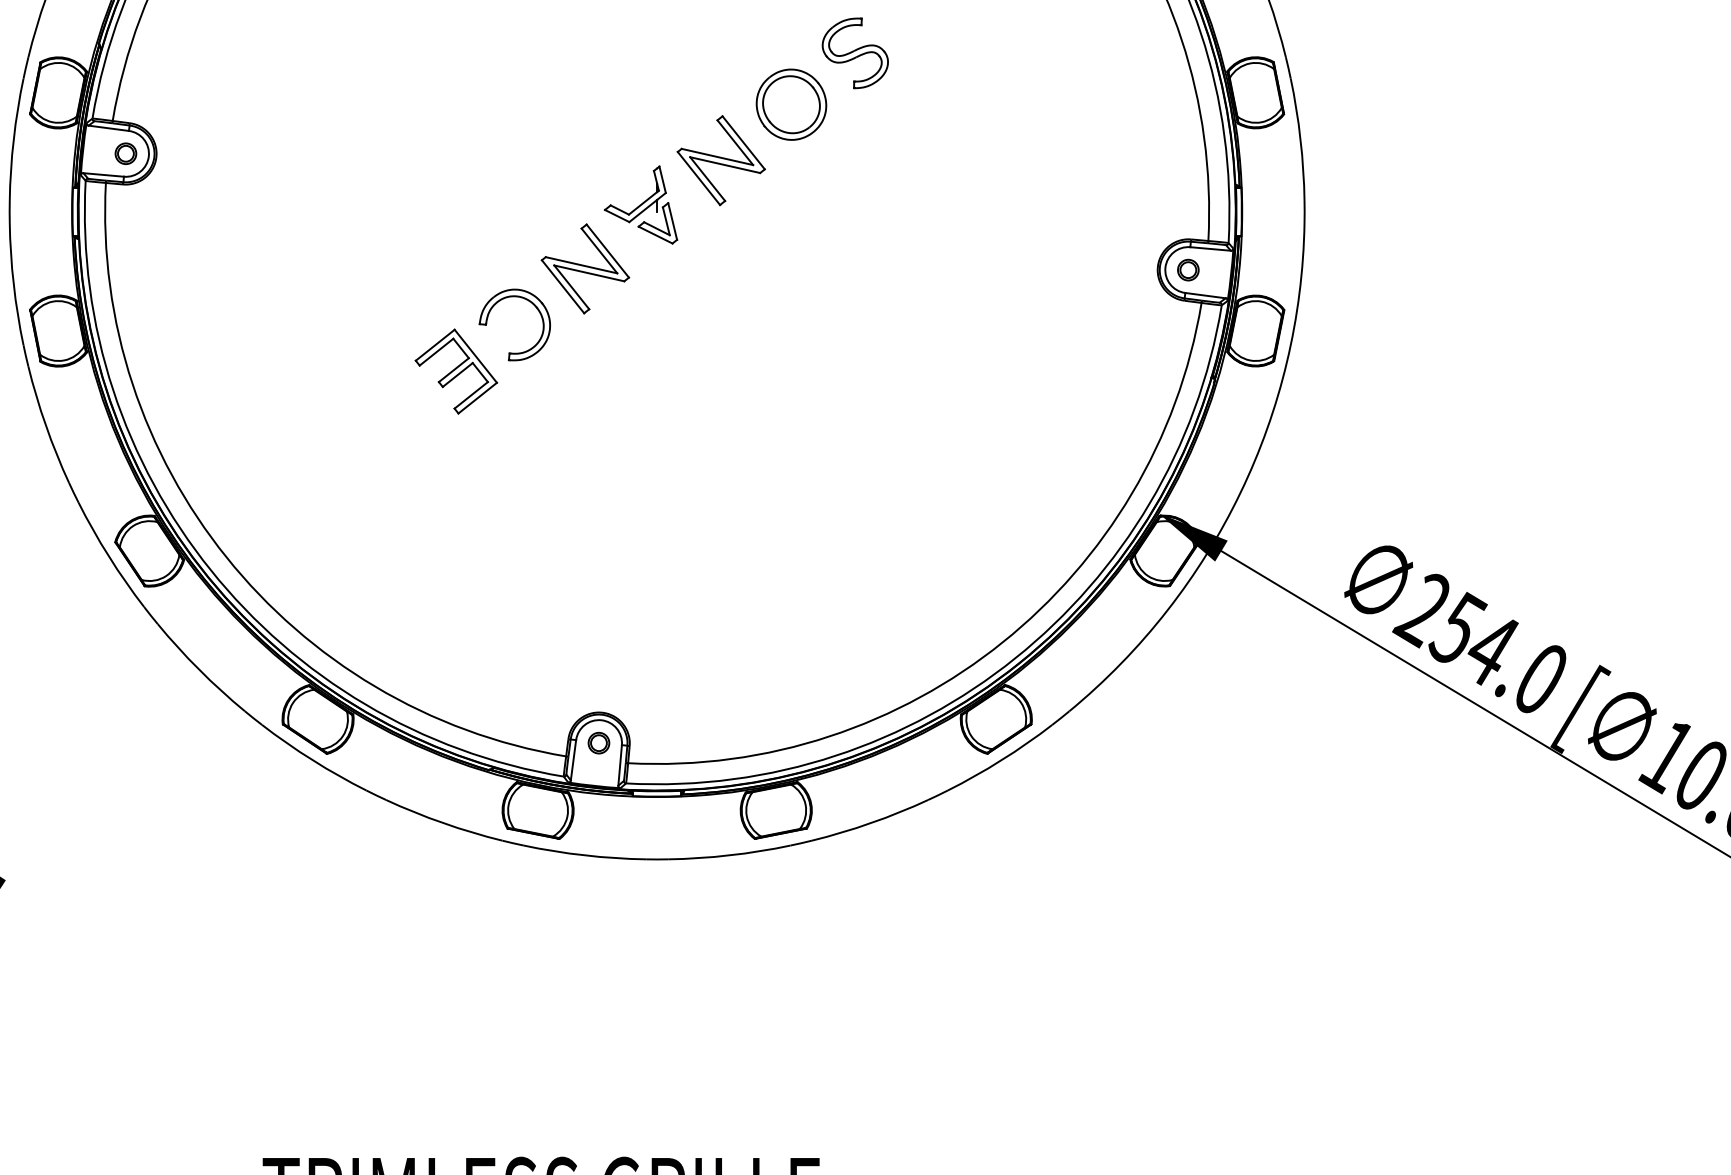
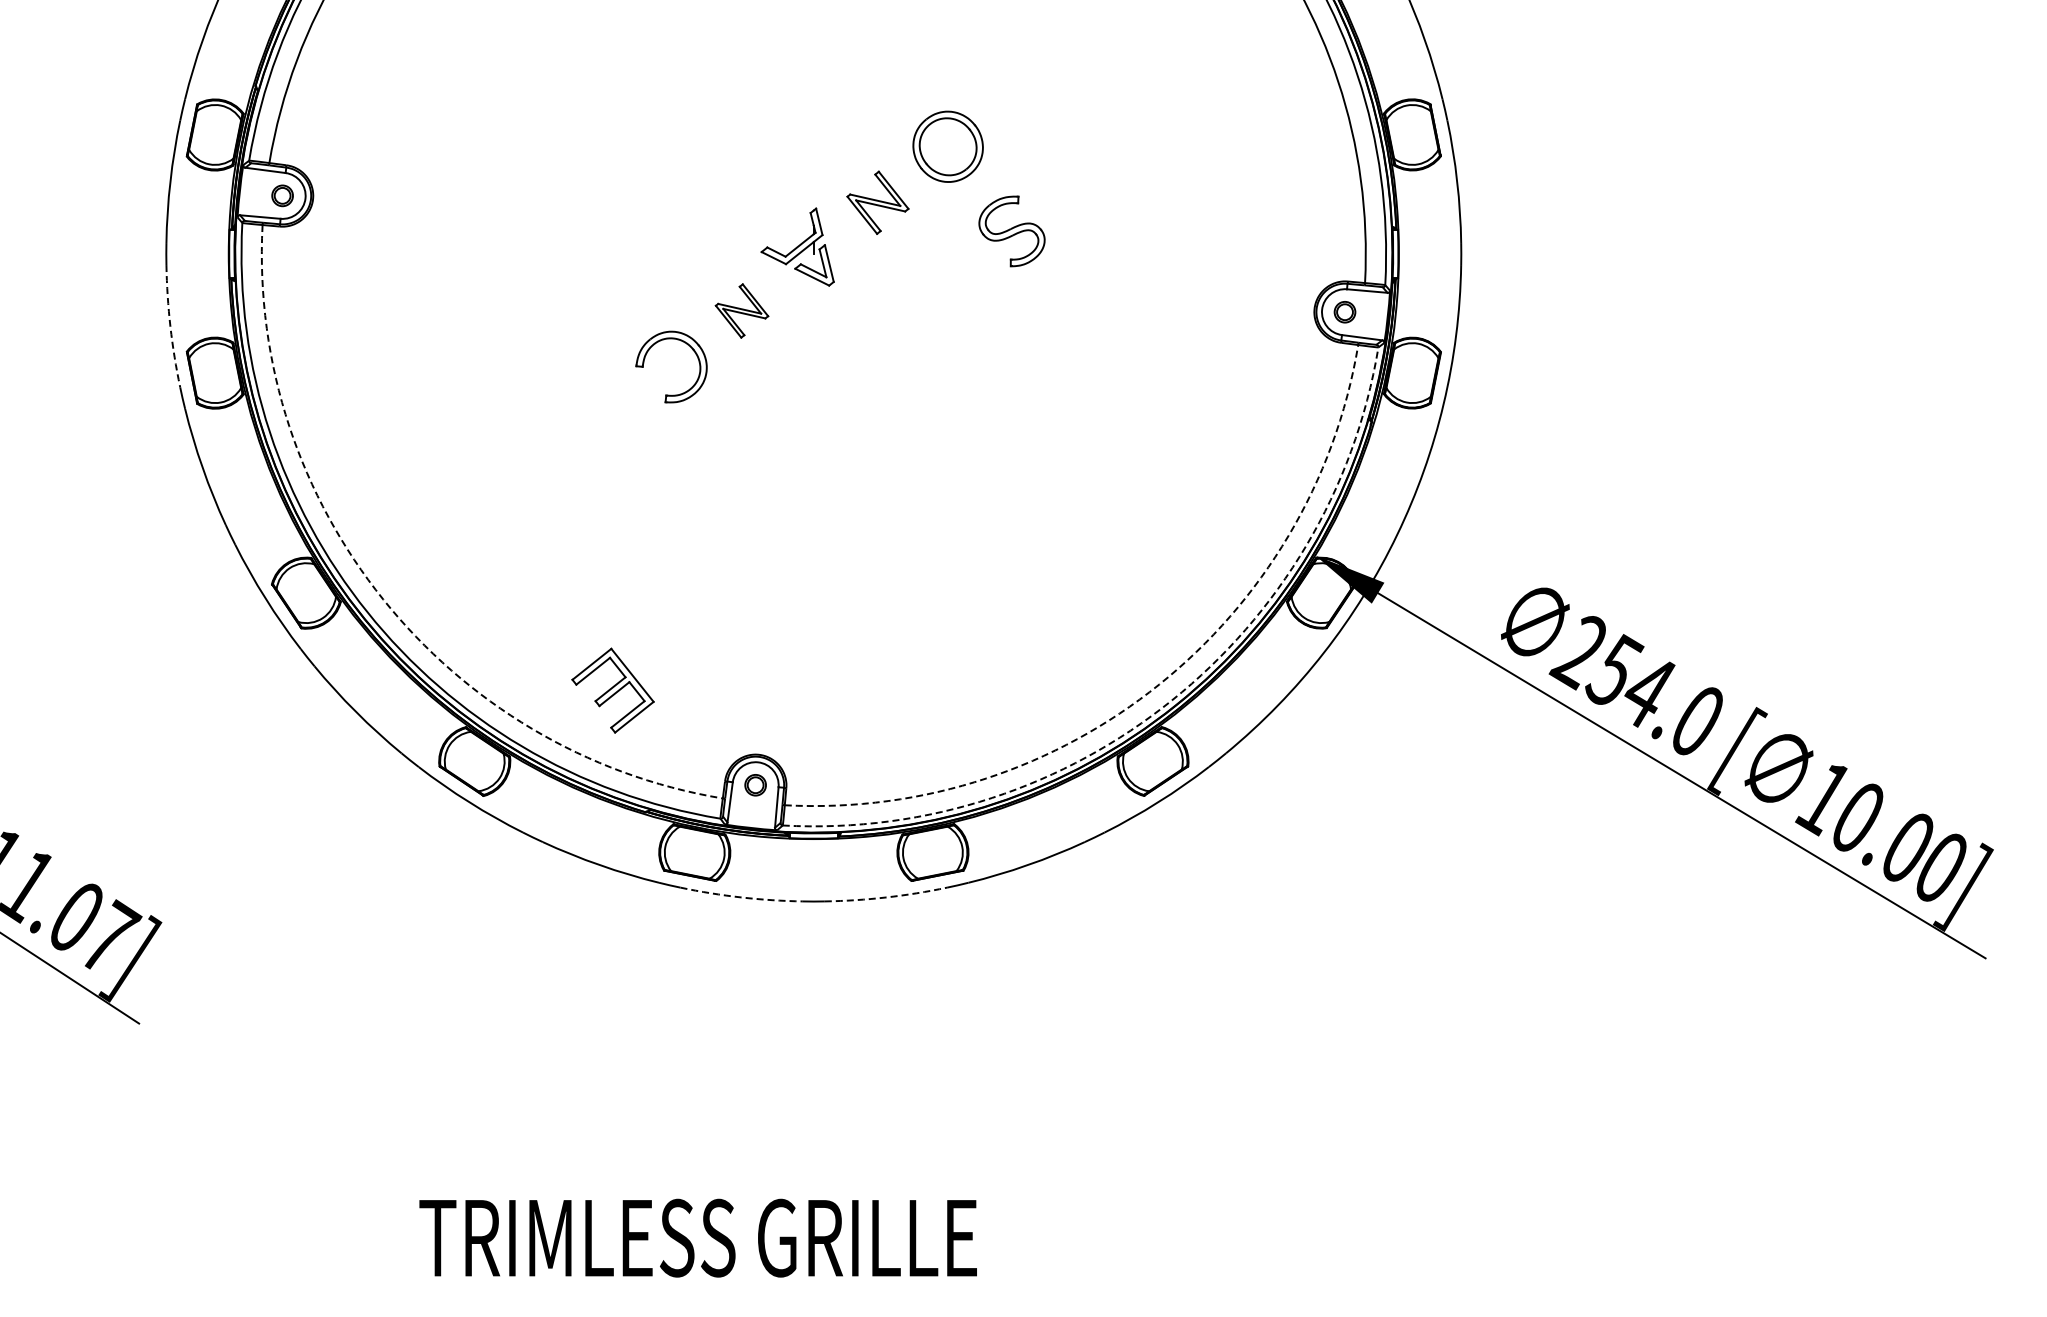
part: (854, 53) -> (1011, 231), moved
part: (720, 160) -> (877, 202), size x0.7
part: (584, 268) -> (741, 310), size x0.6
arc: (13, 284) -> (170, 326), solid -> dashed
part: (455, 371) -> (612, 690), moved
arc: (226, 557) -> (383, 599), solid -> dashed
arc: (1002, 642) -> (1159, 684), solid -> dashed
arc: (1015, 658) -> (1172, 700), solid -> dashed
arc: (584, 855) -> (741, 897), solid -> dashed
arc: (729, 855) -> (886, 897), solid -> dashed

